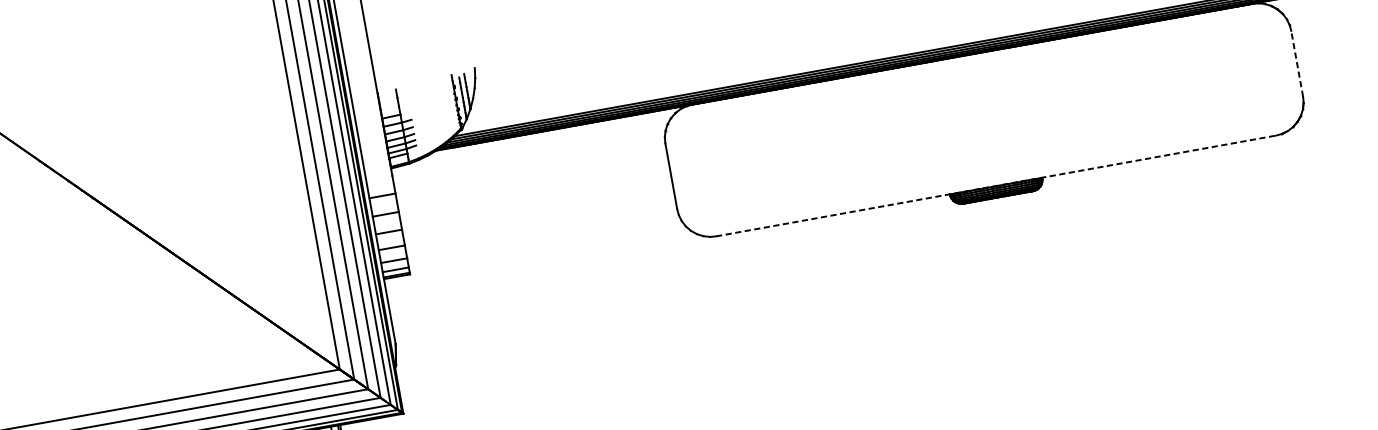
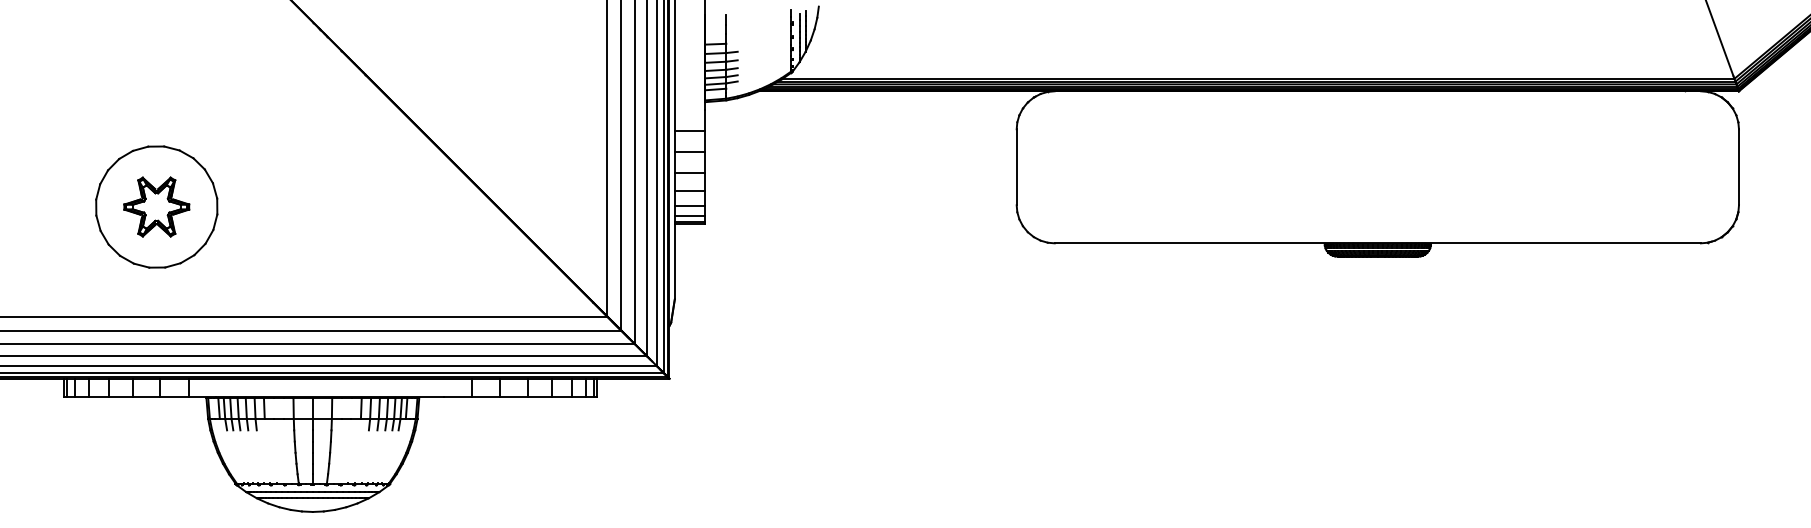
line: (1296, 63) -> (1738, 166), dashed -> solid
line: (996, 186) -> (1378, 243), dashed -> solid

